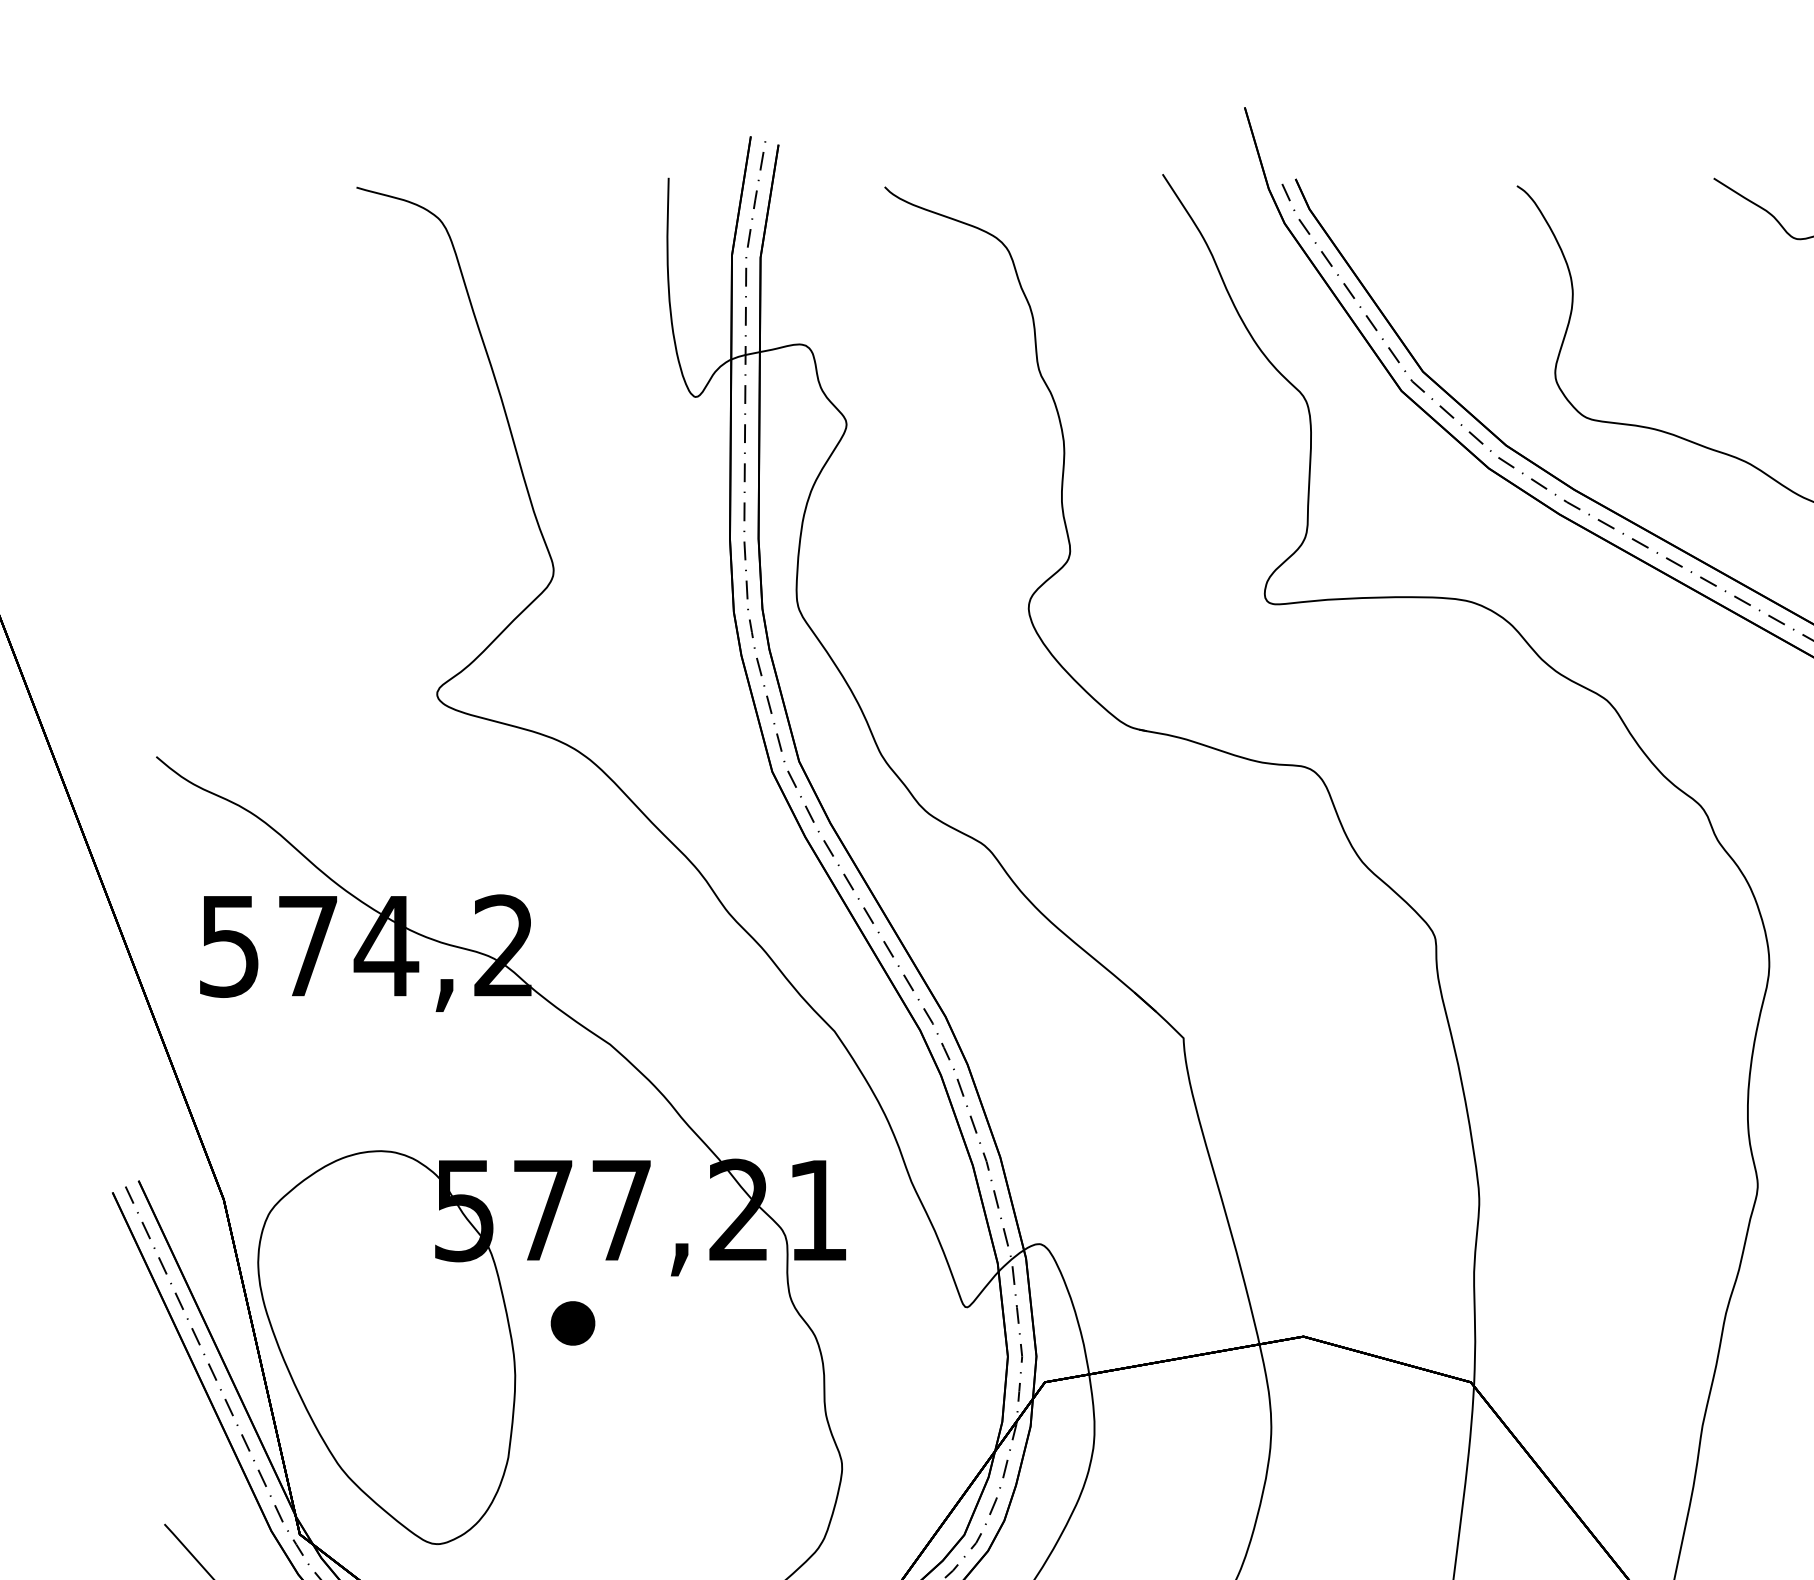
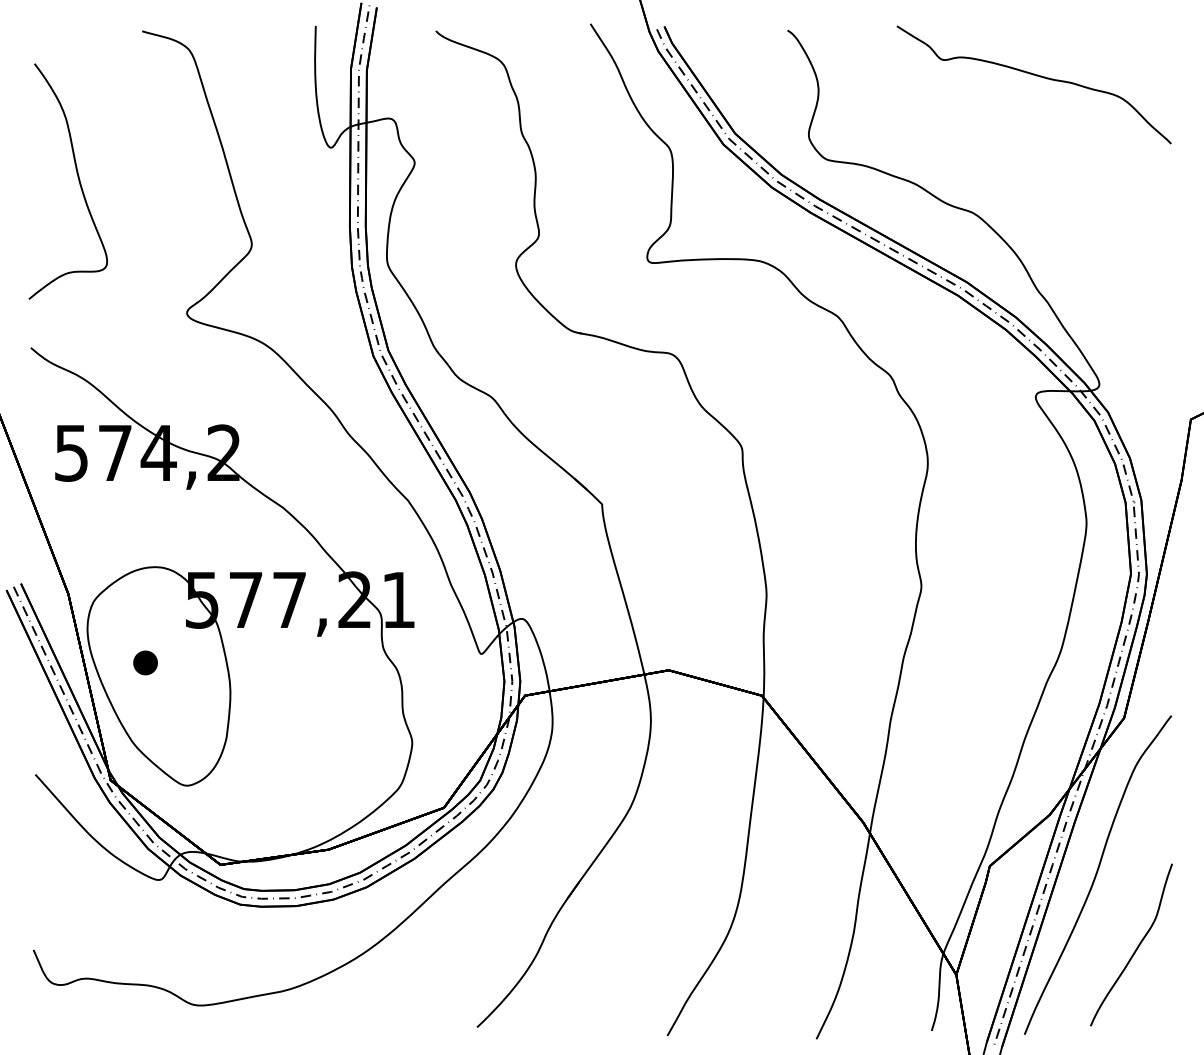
curve: (240, 450) -> (77, 177), added
part: (572, 1322) -> (145, 662), moved

